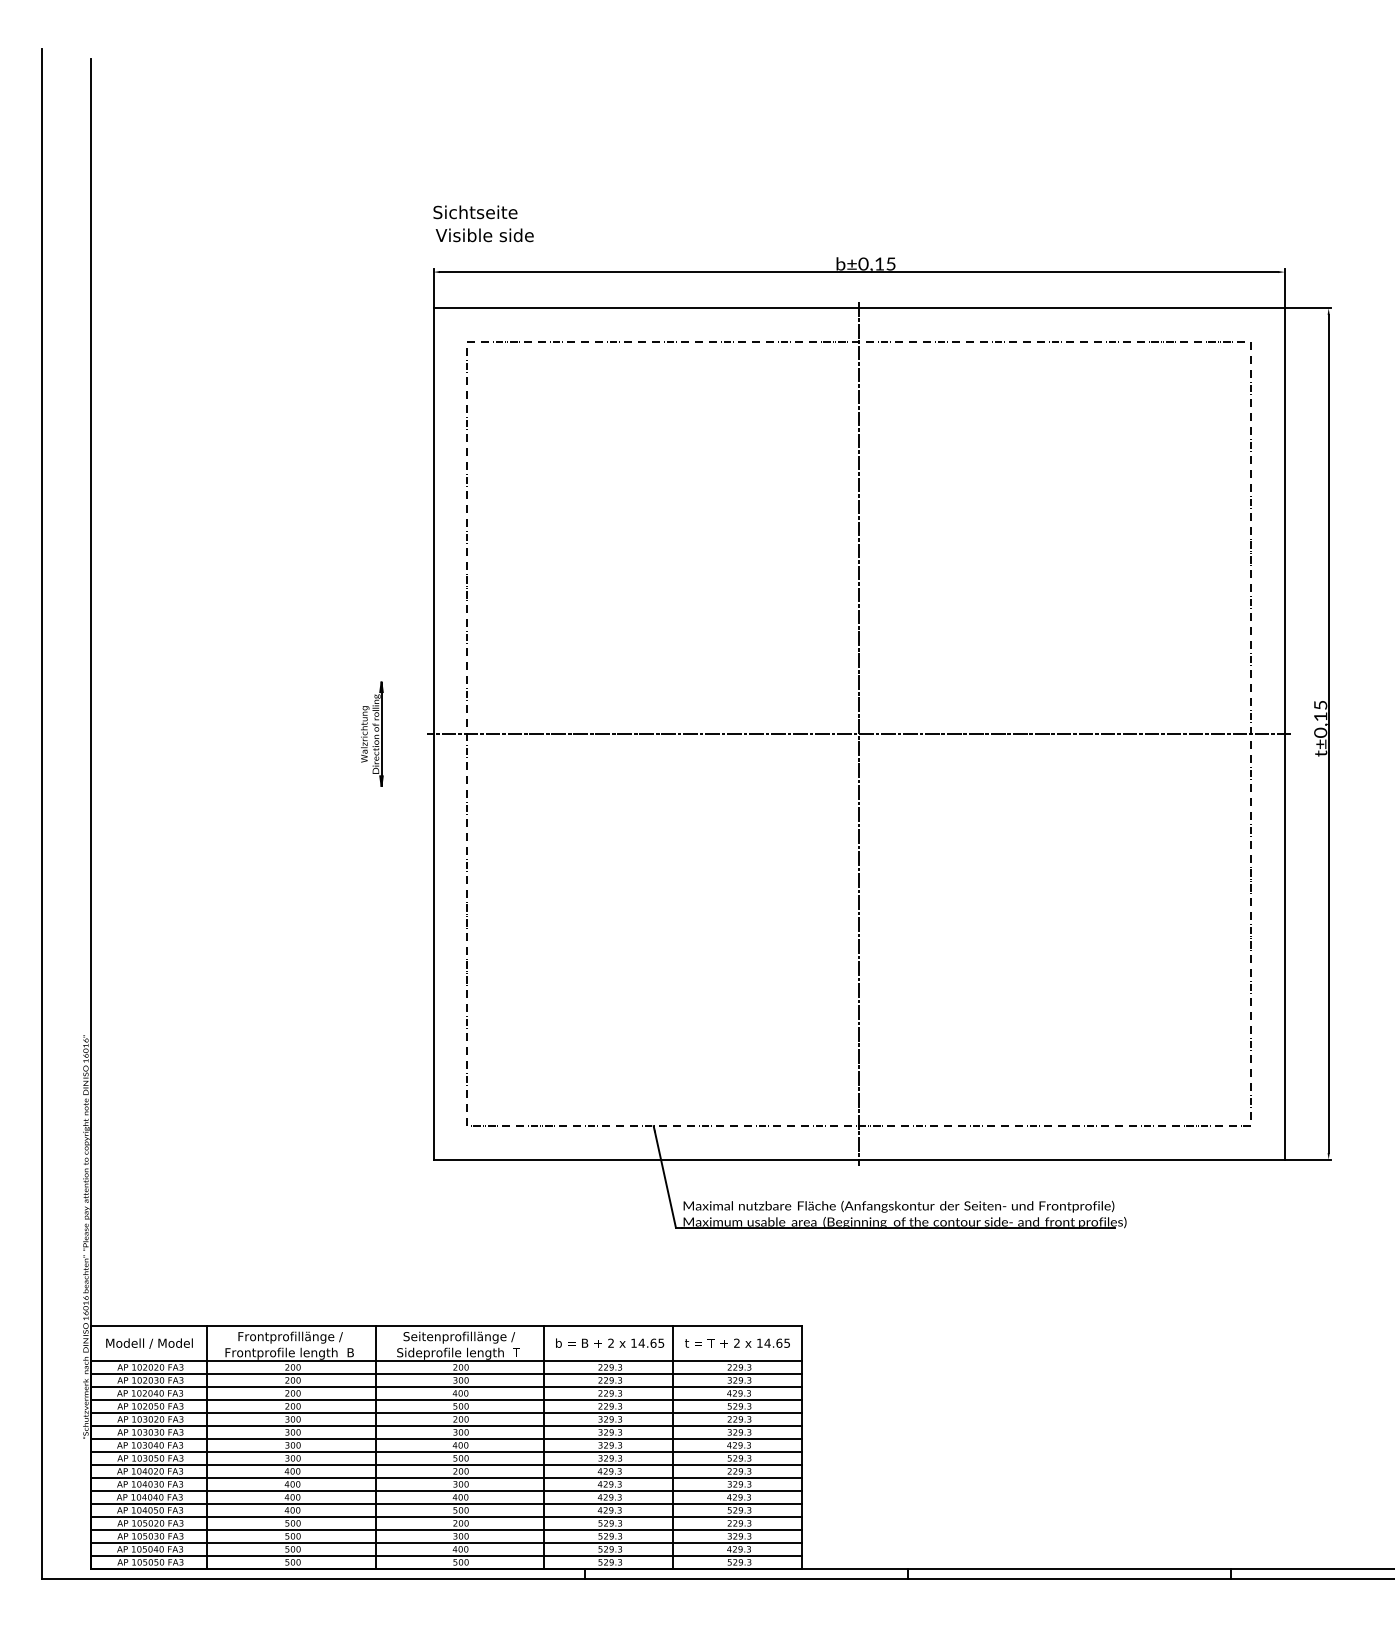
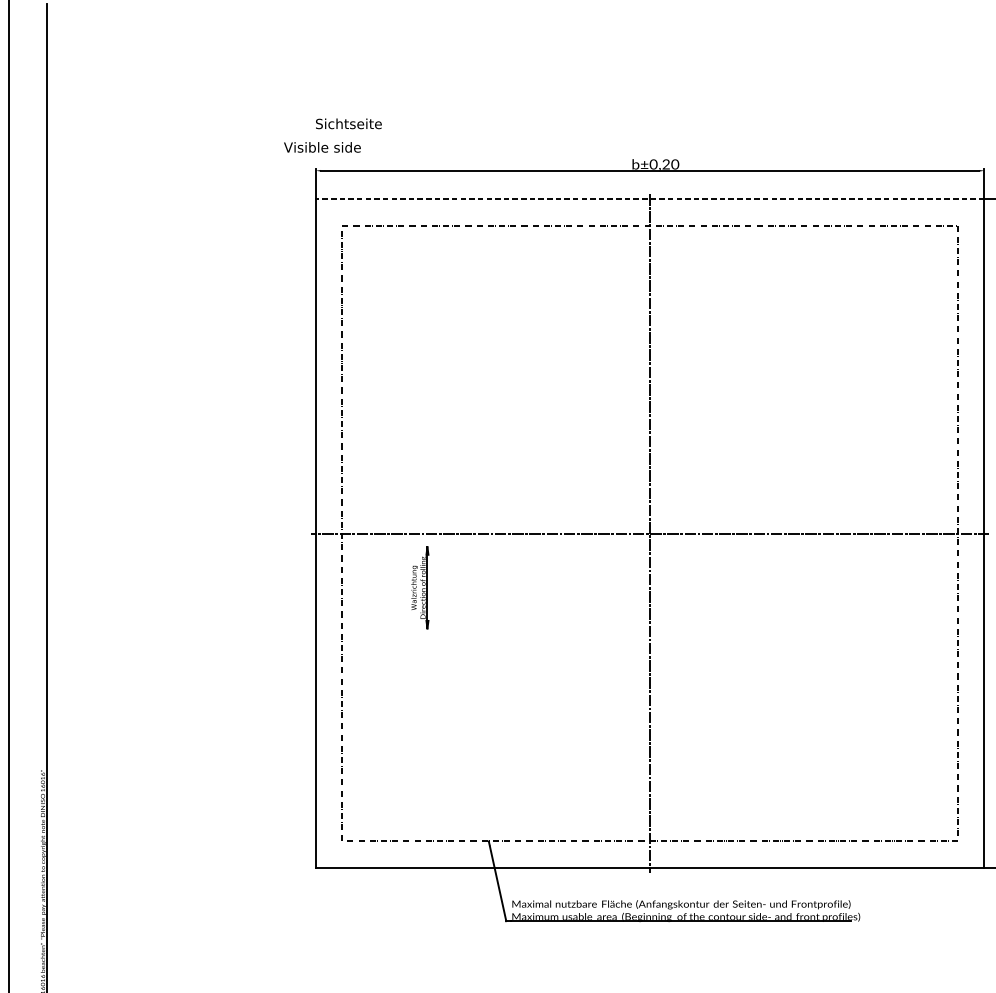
text: (484, 235) -> (322, 147), moved
text: (885, 263) -> (670, 164), b±0,15 -> b±0,20
line: (859, 308) -> (650, 199), solid -> dashed
part: (372, 733) -> (420, 587), moved

